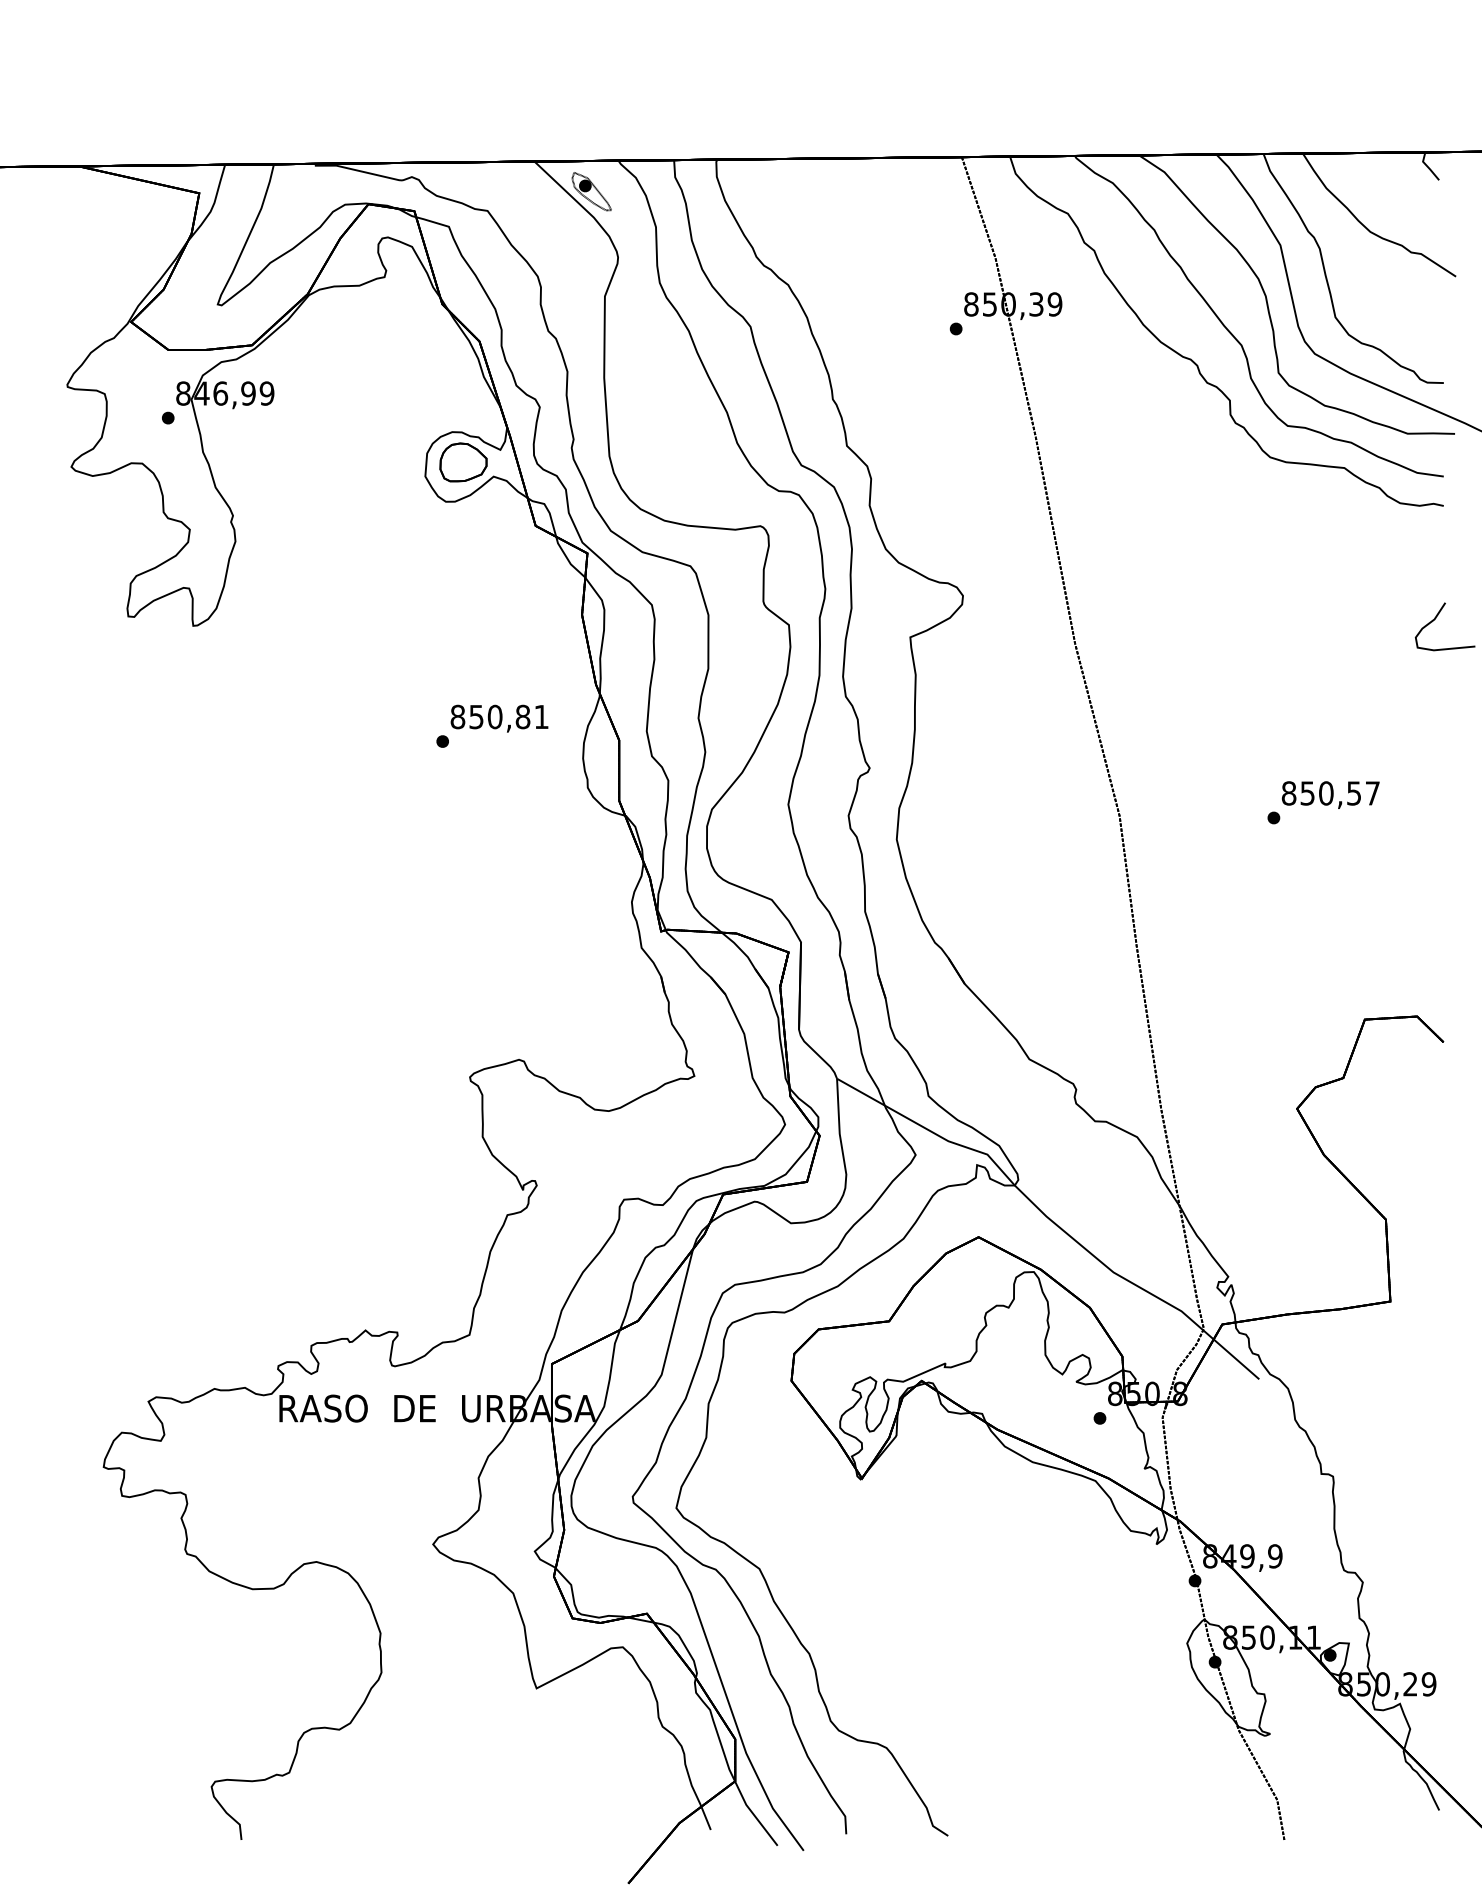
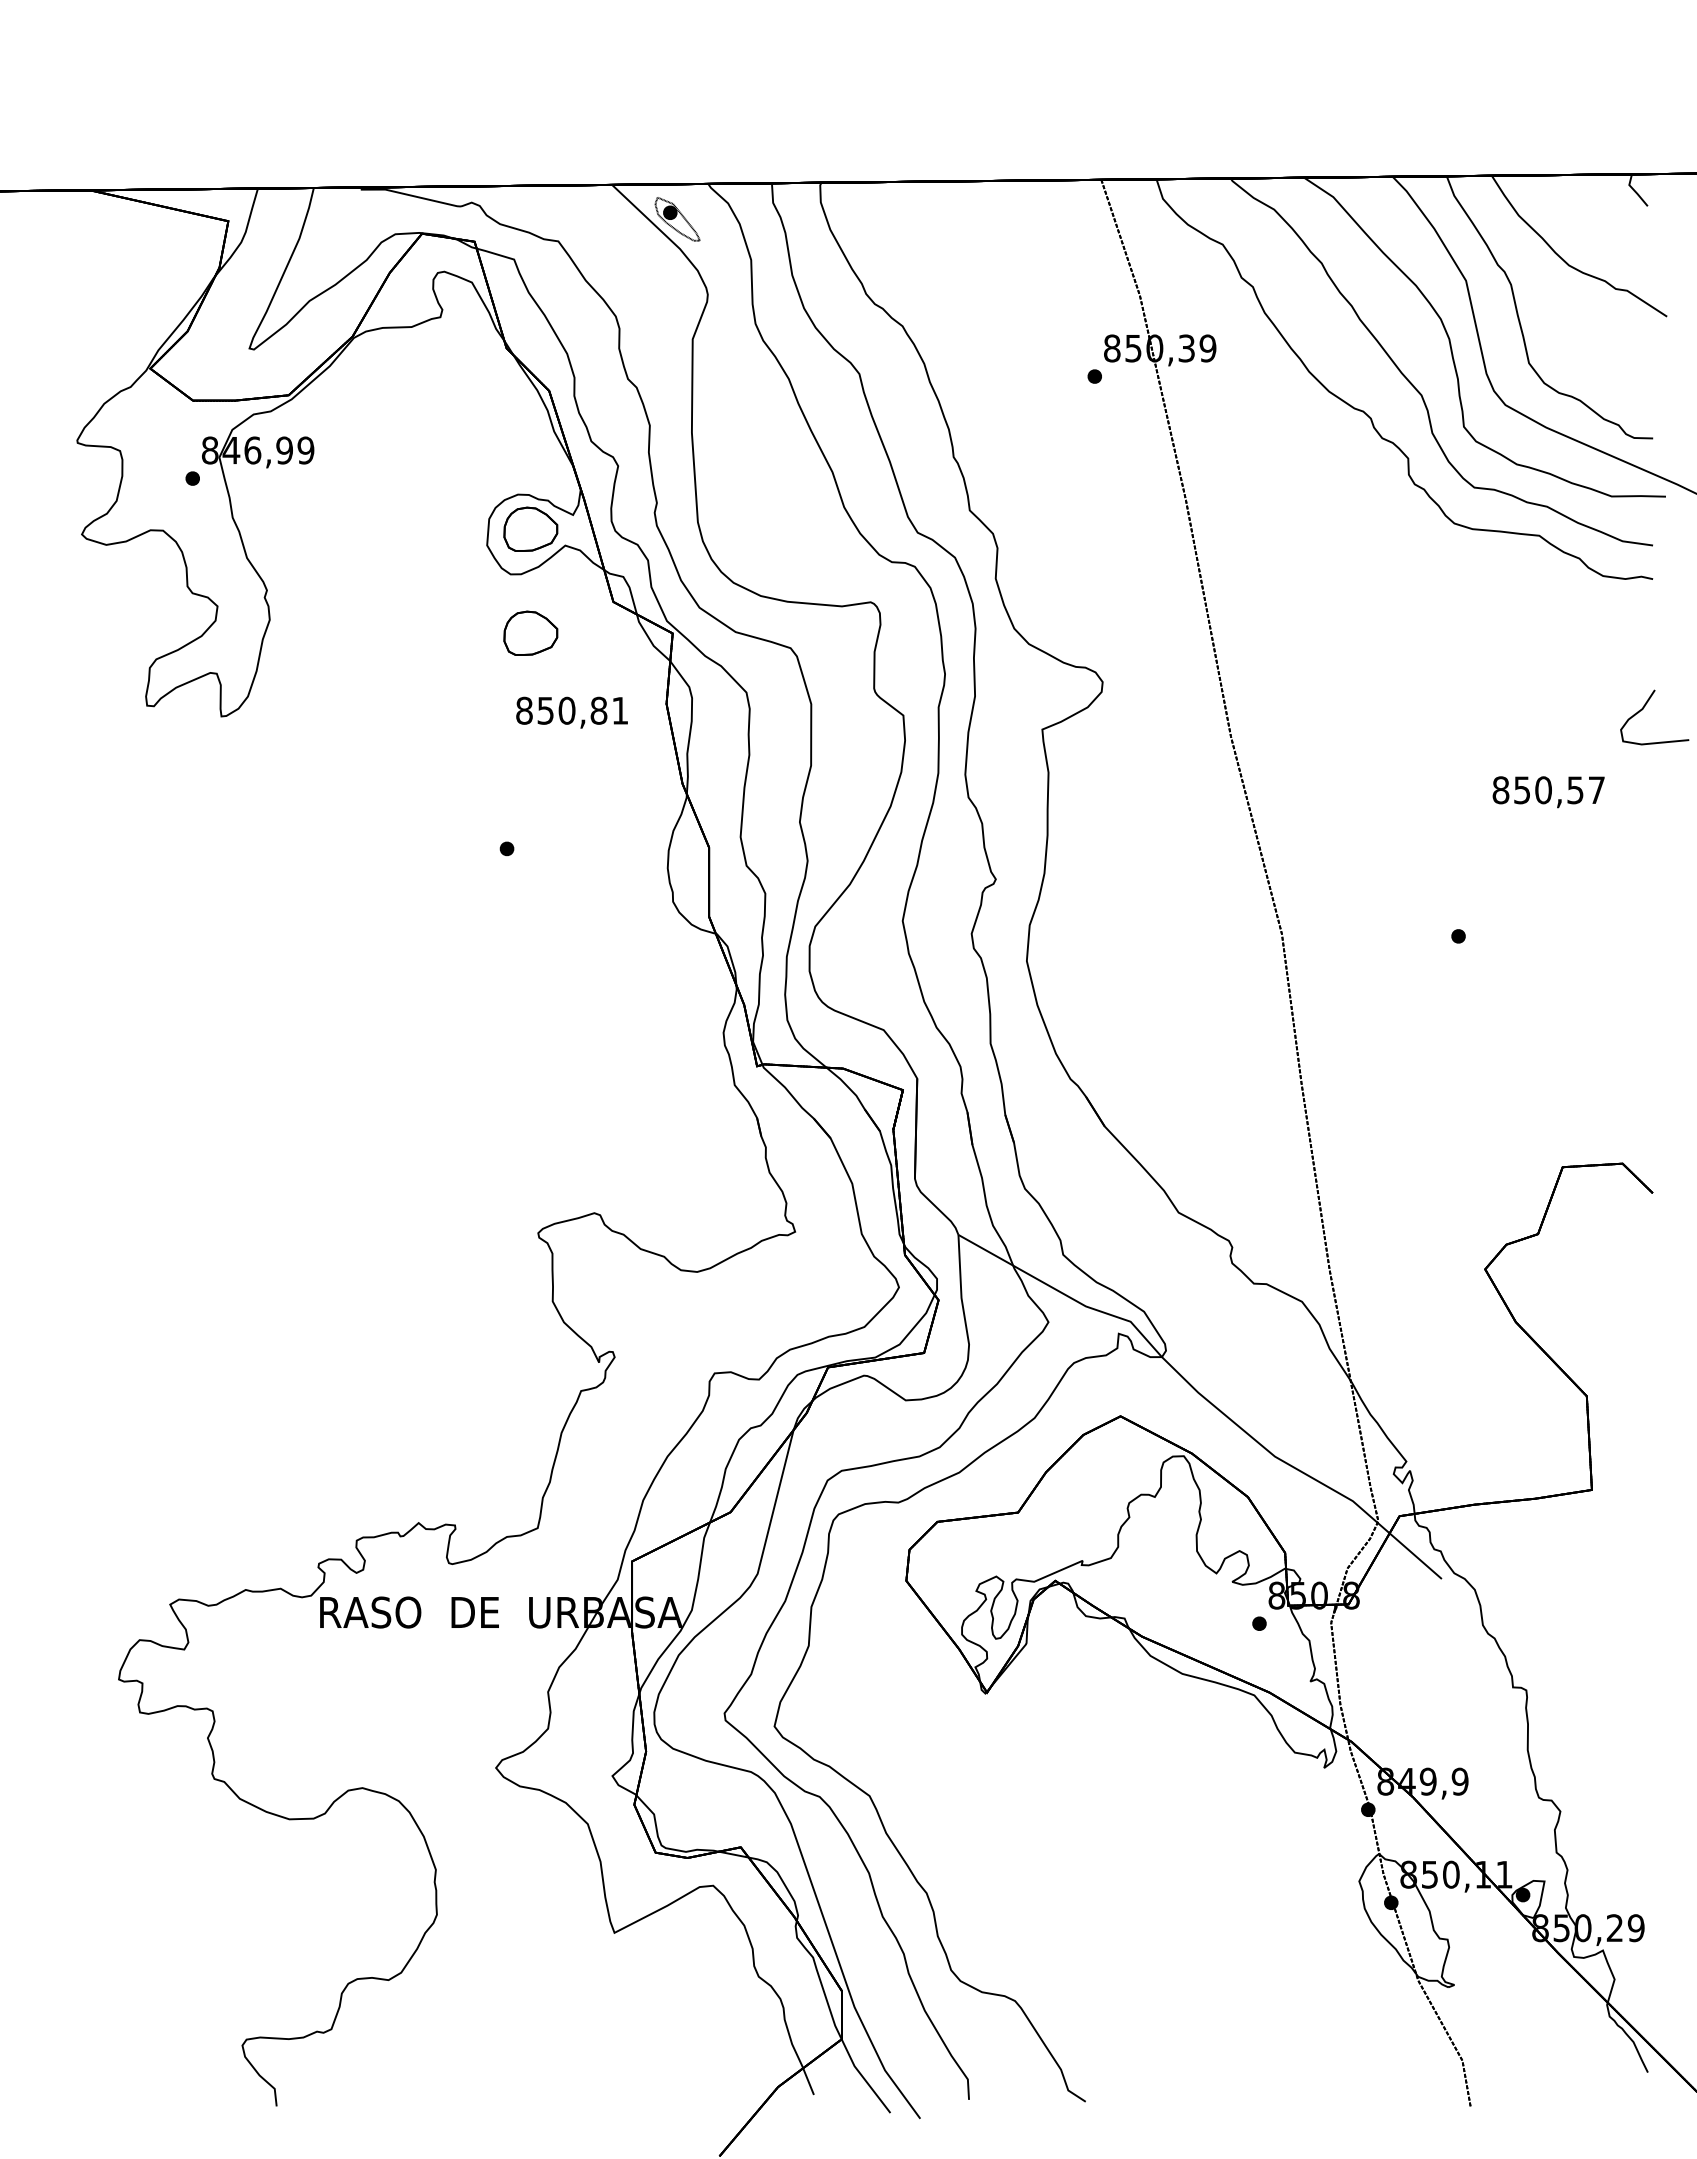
part: (463, 552) -> (530, 632), added
text: (499, 718) -> (571, 712), moved
text: (1330, 795) -> (1548, 792), moved

